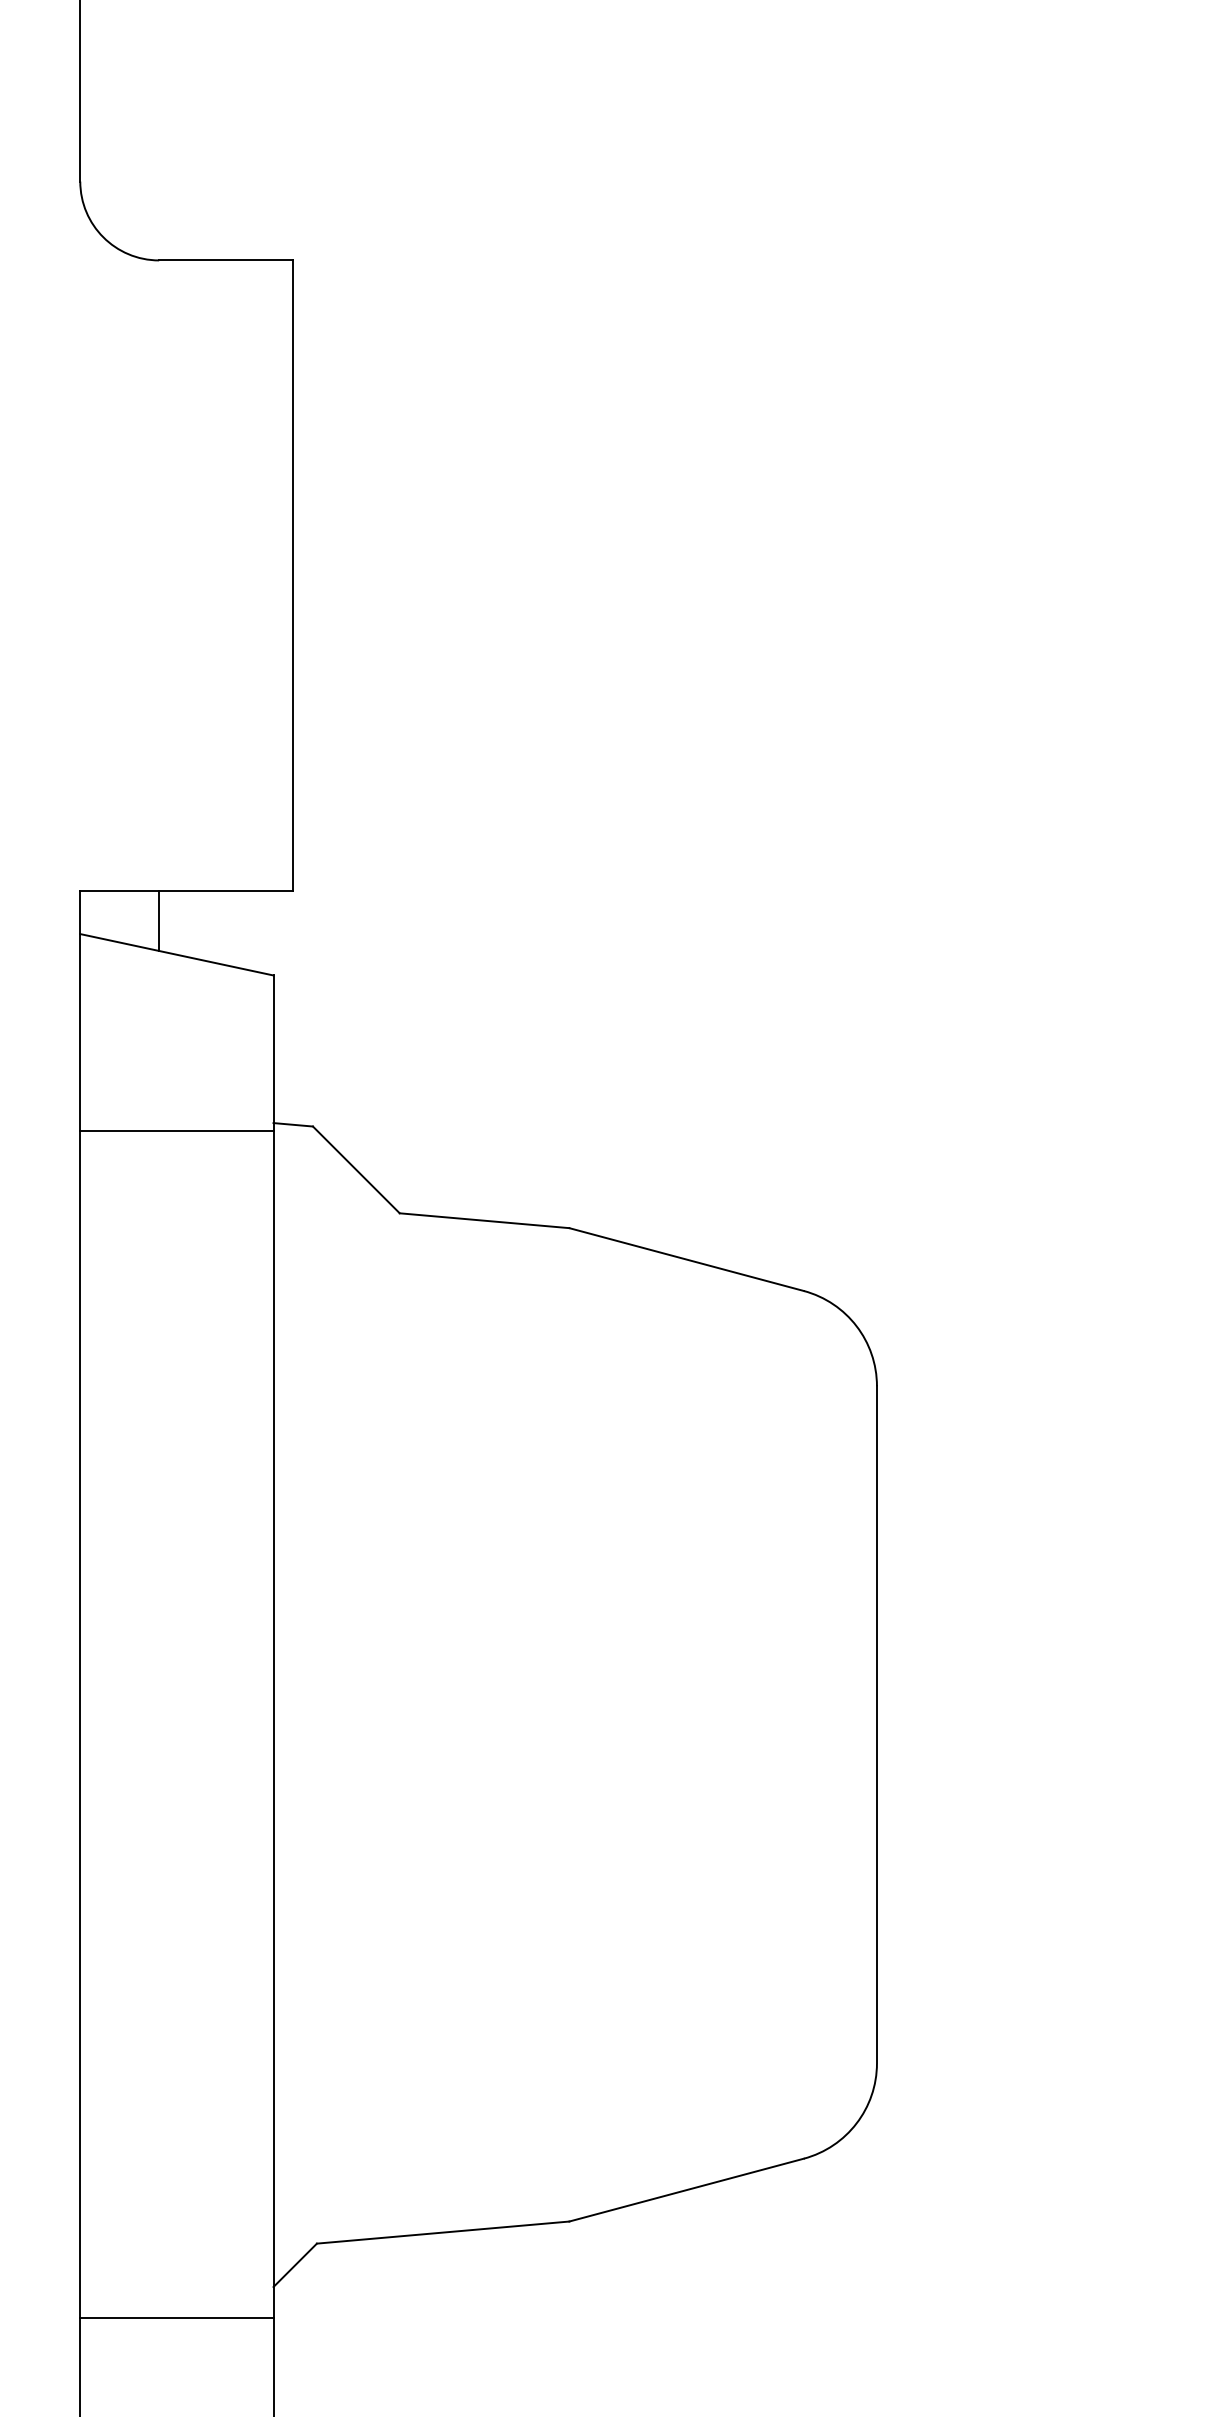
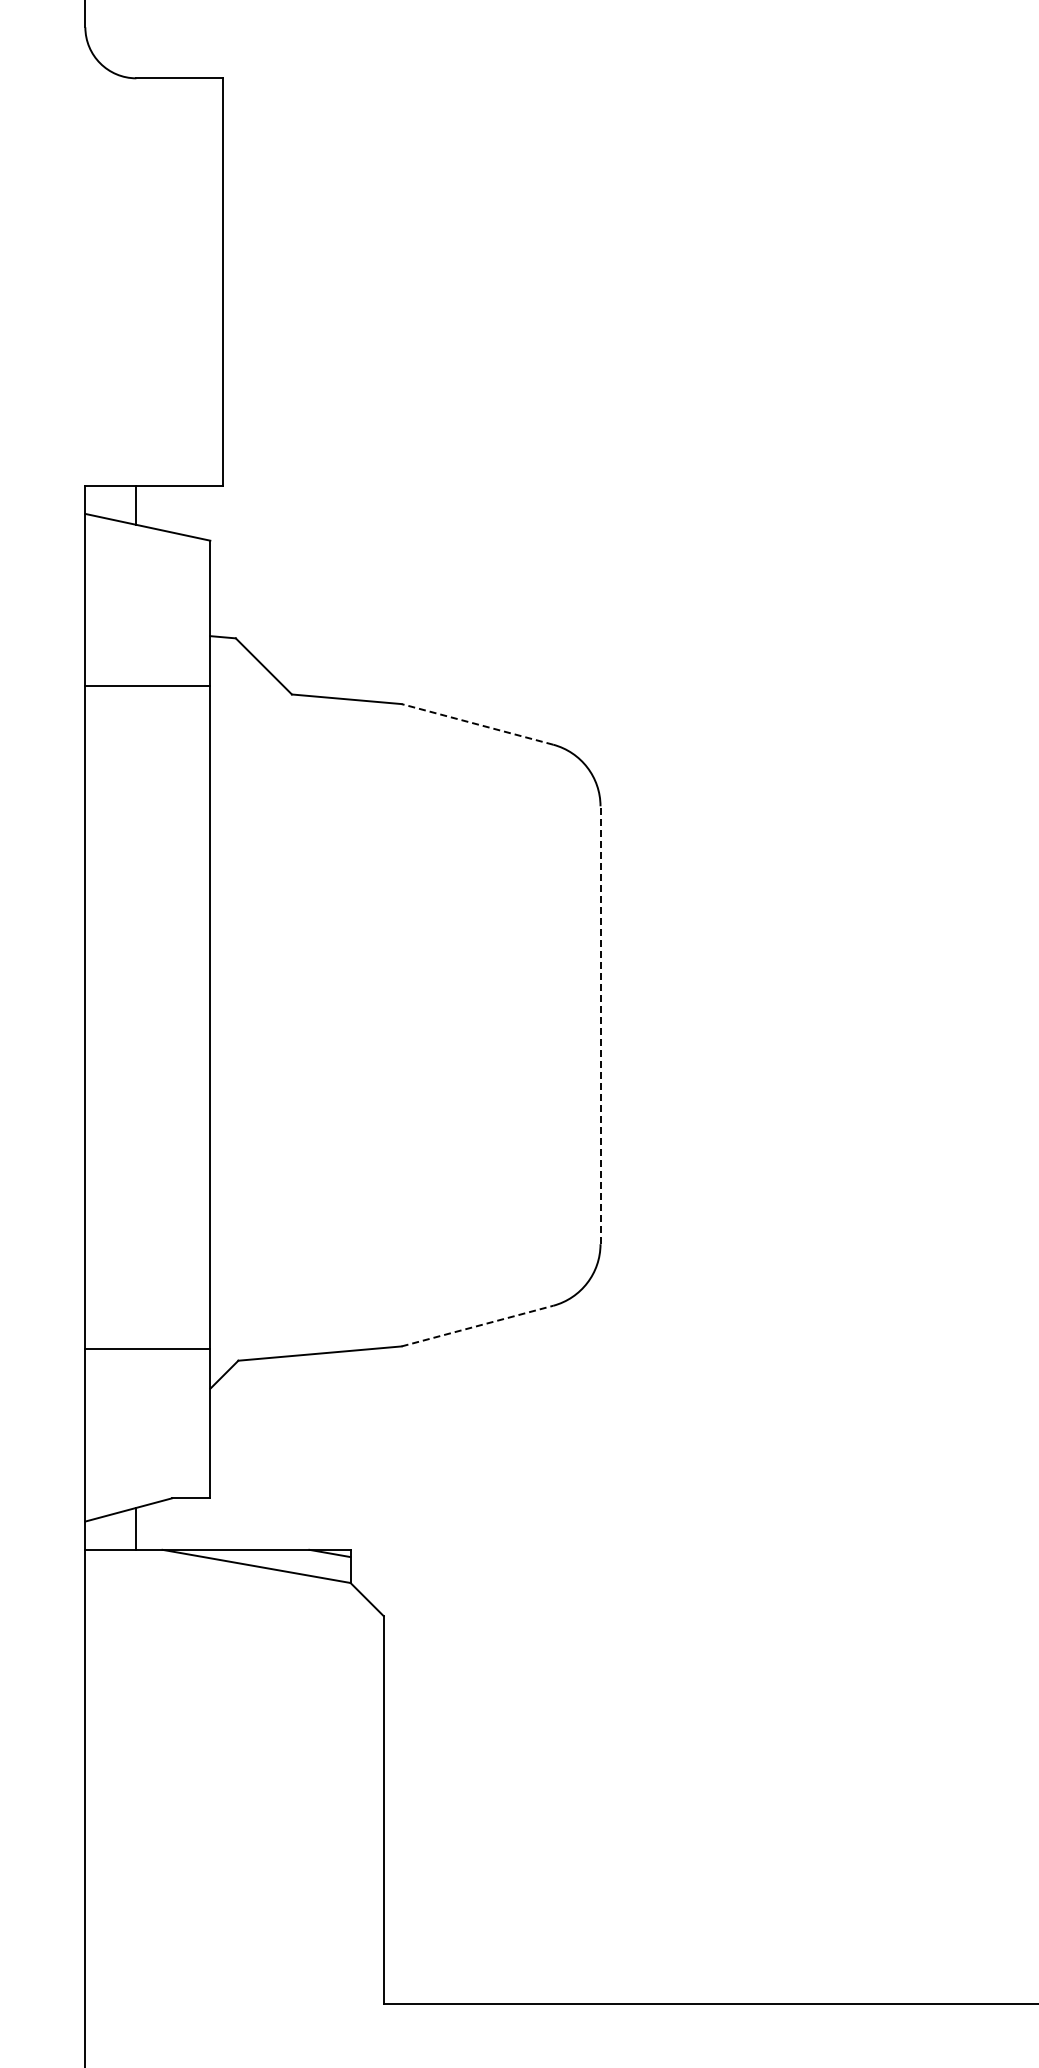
line: (176, 1131) -> (147, 686), moved
line: (686, 1259) -> (477, 724), solid -> dashed
line: (876, 1725) -> (600, 1025), solid -> dashed
line: (686, 2190) -> (477, 1326), solid -> dashed
line: (176, 2319) -> (147, 1349), moved

